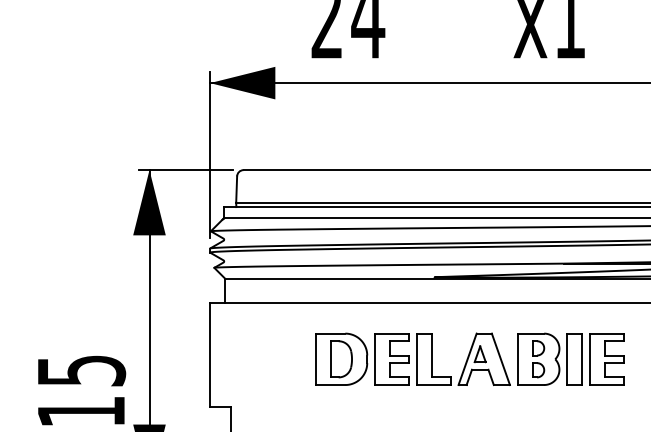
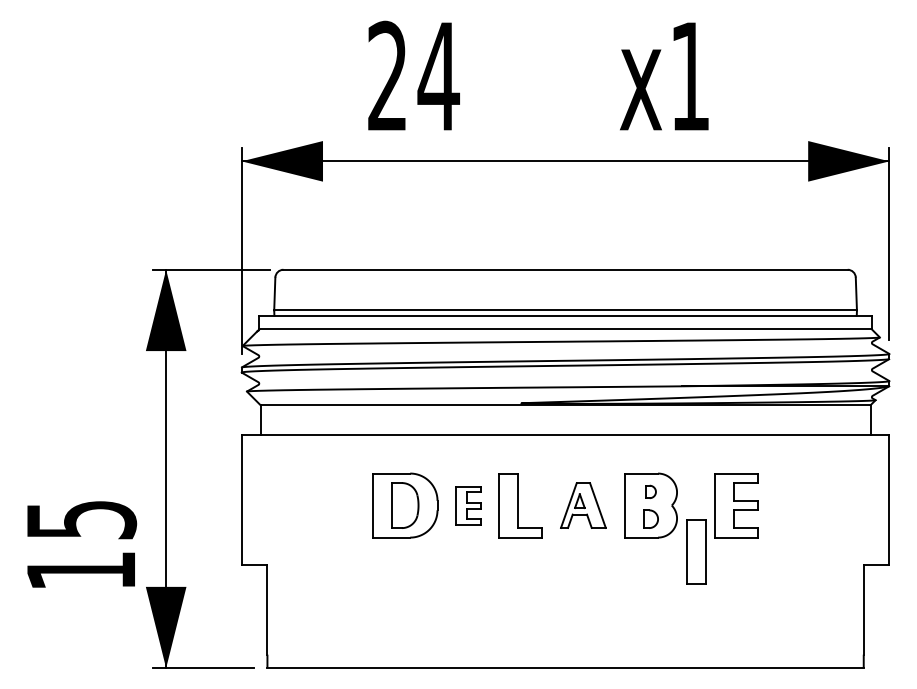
part: (538, 348) -> (650, 491), size x0.7
part: (392, 359) -> (468, 505), size x0.6
part: (484, 359) -> (583, 505), size x0.7
part: (575, 359) -> (696, 551), moved

